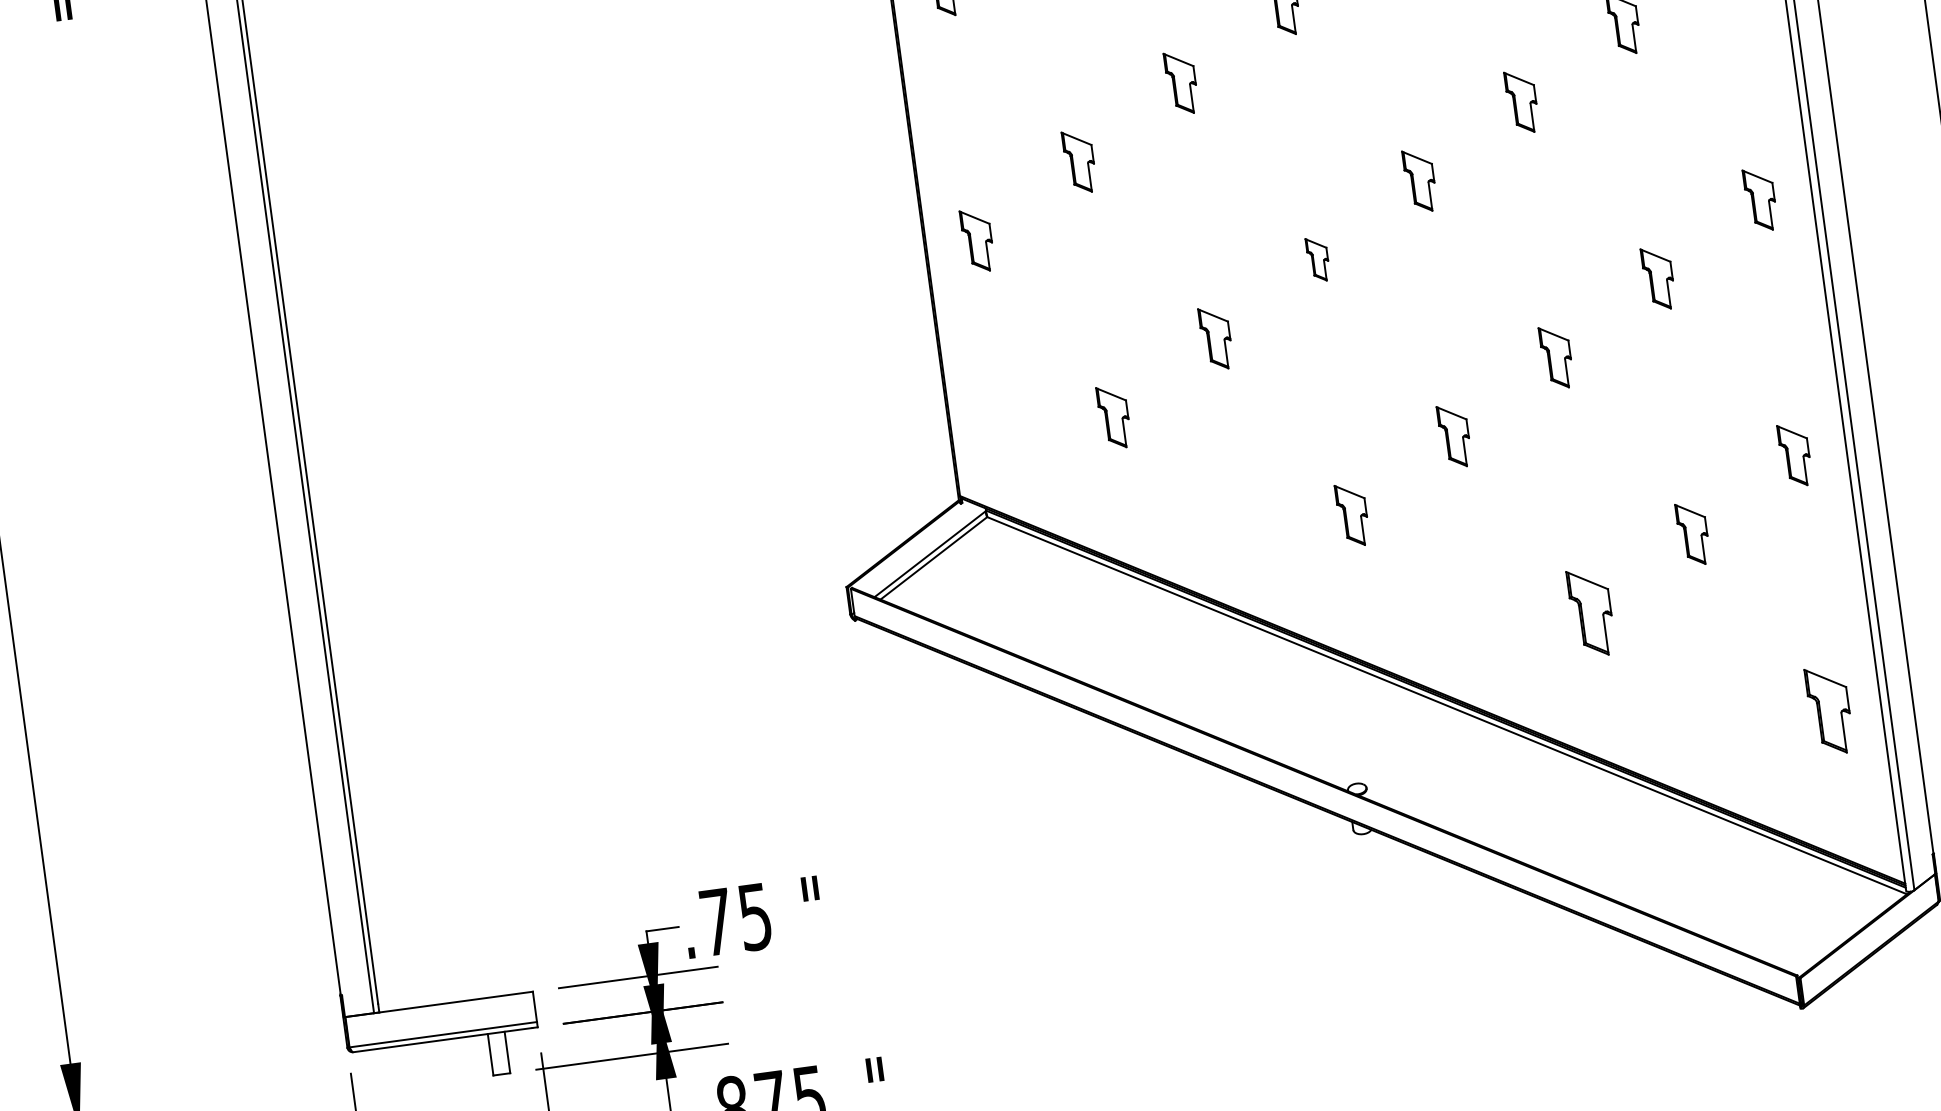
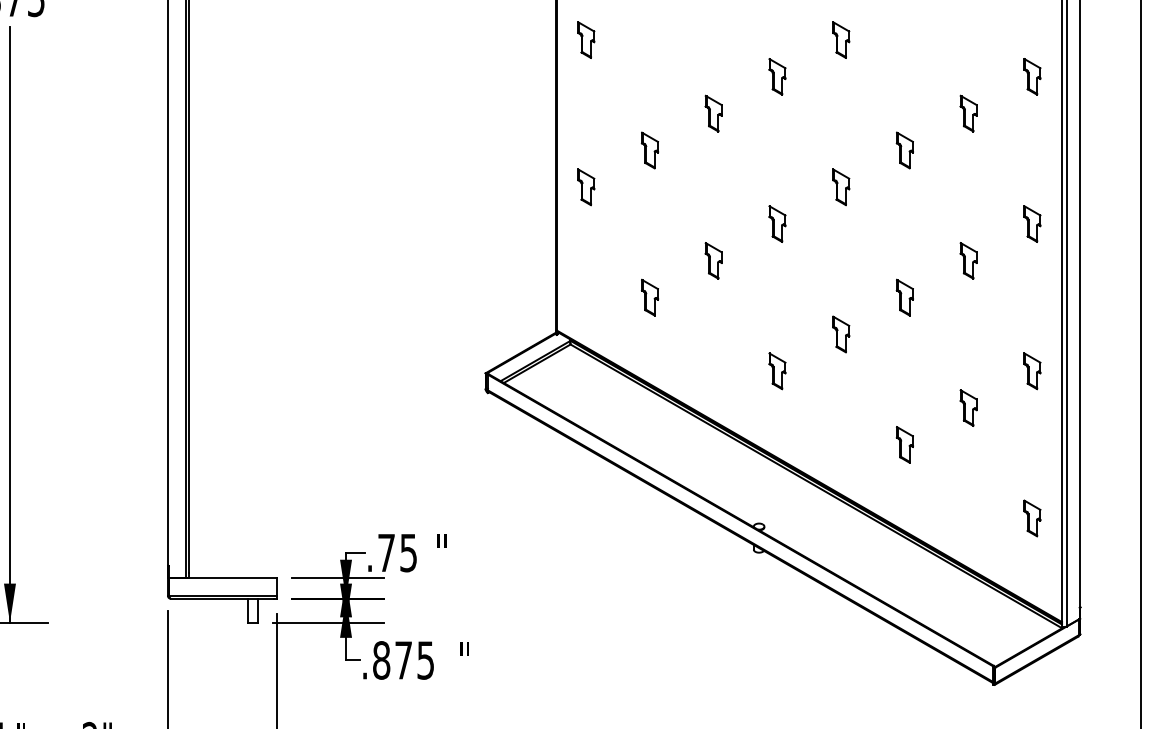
part: (1317, 258) -> (777, 223), size x1.43
part: (1590, 612) -> (904, 444), size x0.71
part: (1829, 710) -> (1032, 518), size x0.71

